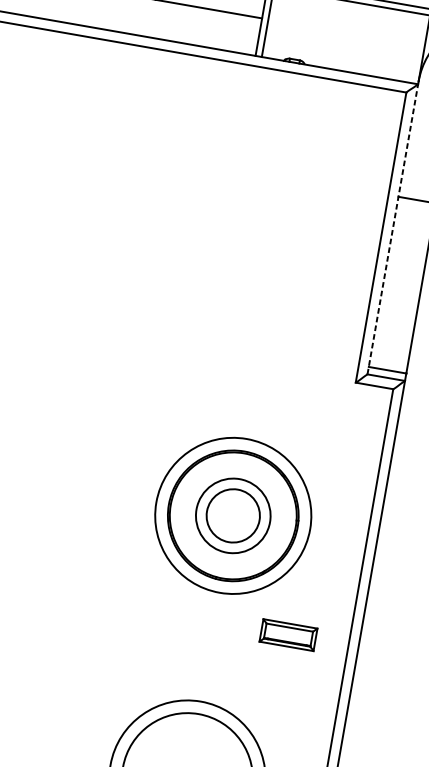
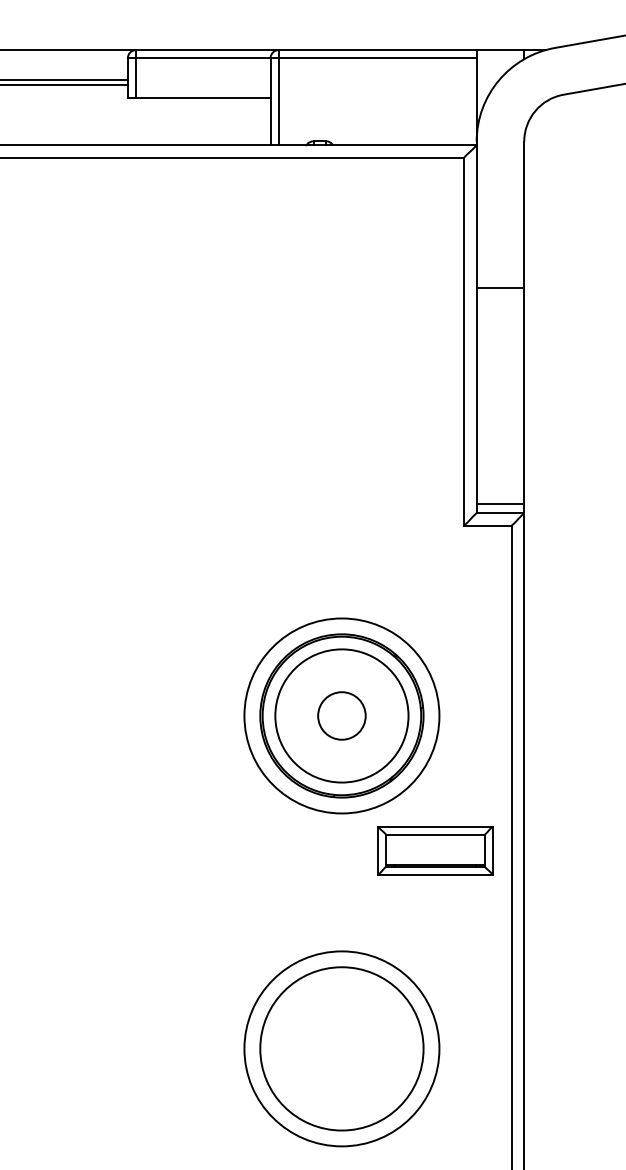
line: (392, 229) -> (476, 329), dashed -> solid
circle: (233, 515) -> (341, 715), size x0.71
circle: (233, 515) -> (341, 715), size x1.43
part: (288, 634) -> (435, 850), size x1.67

